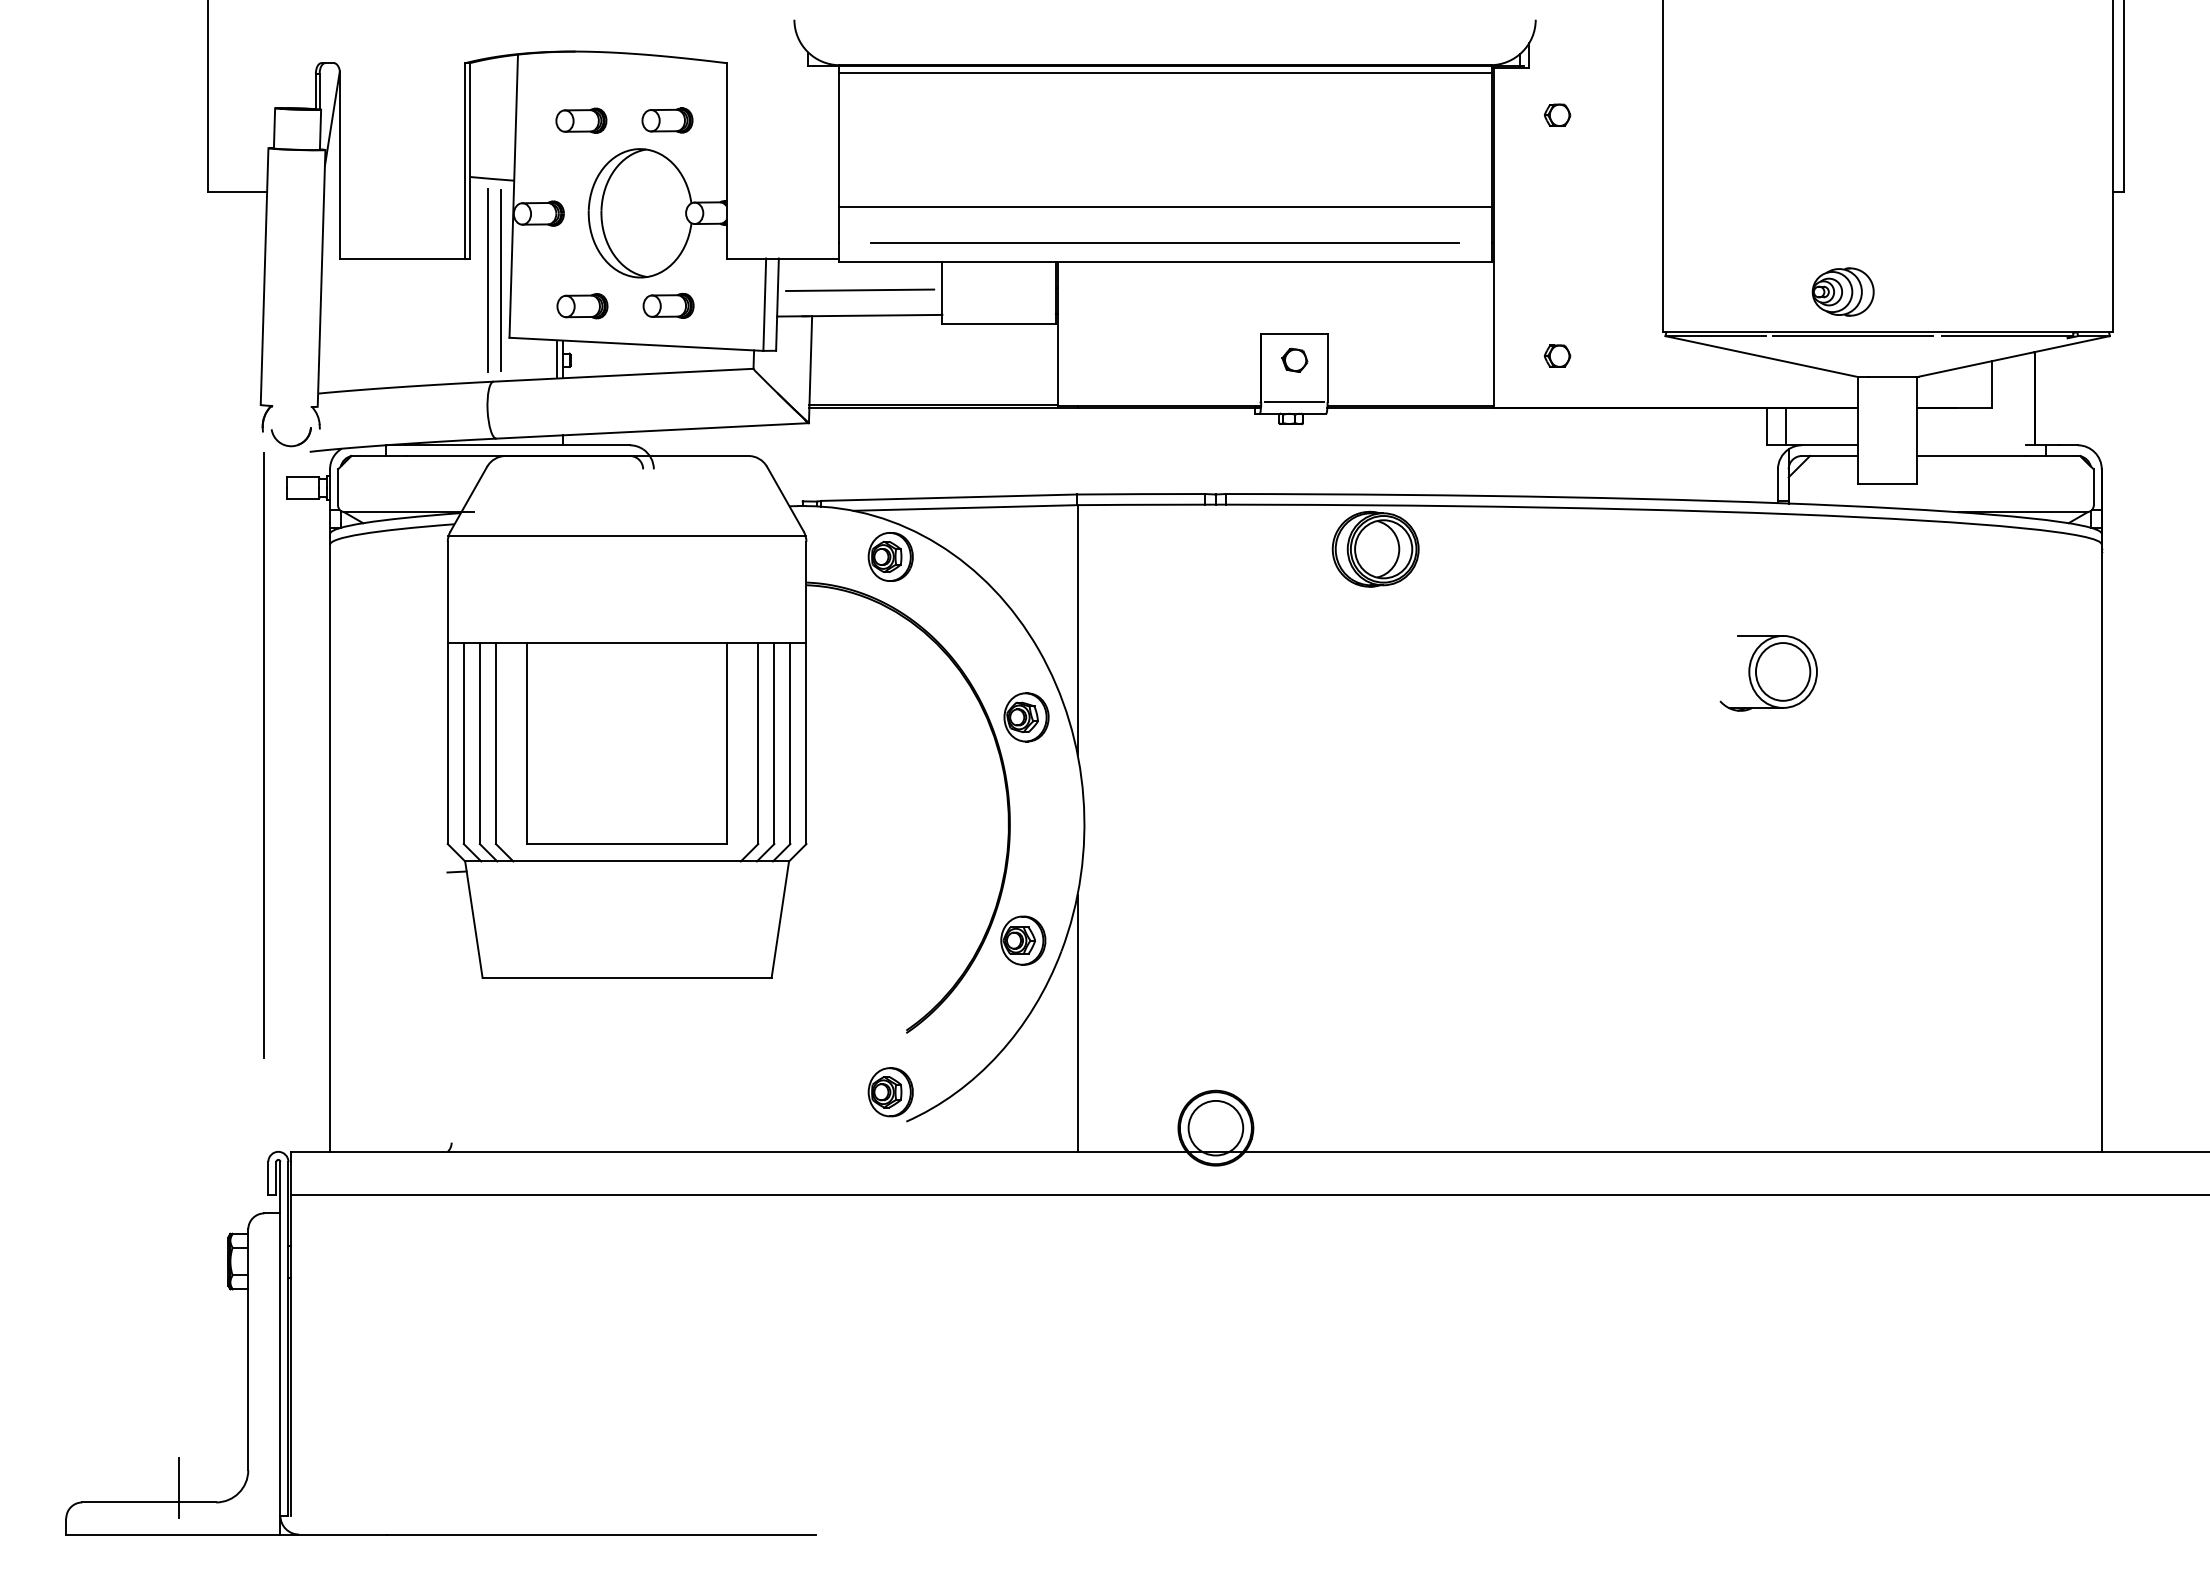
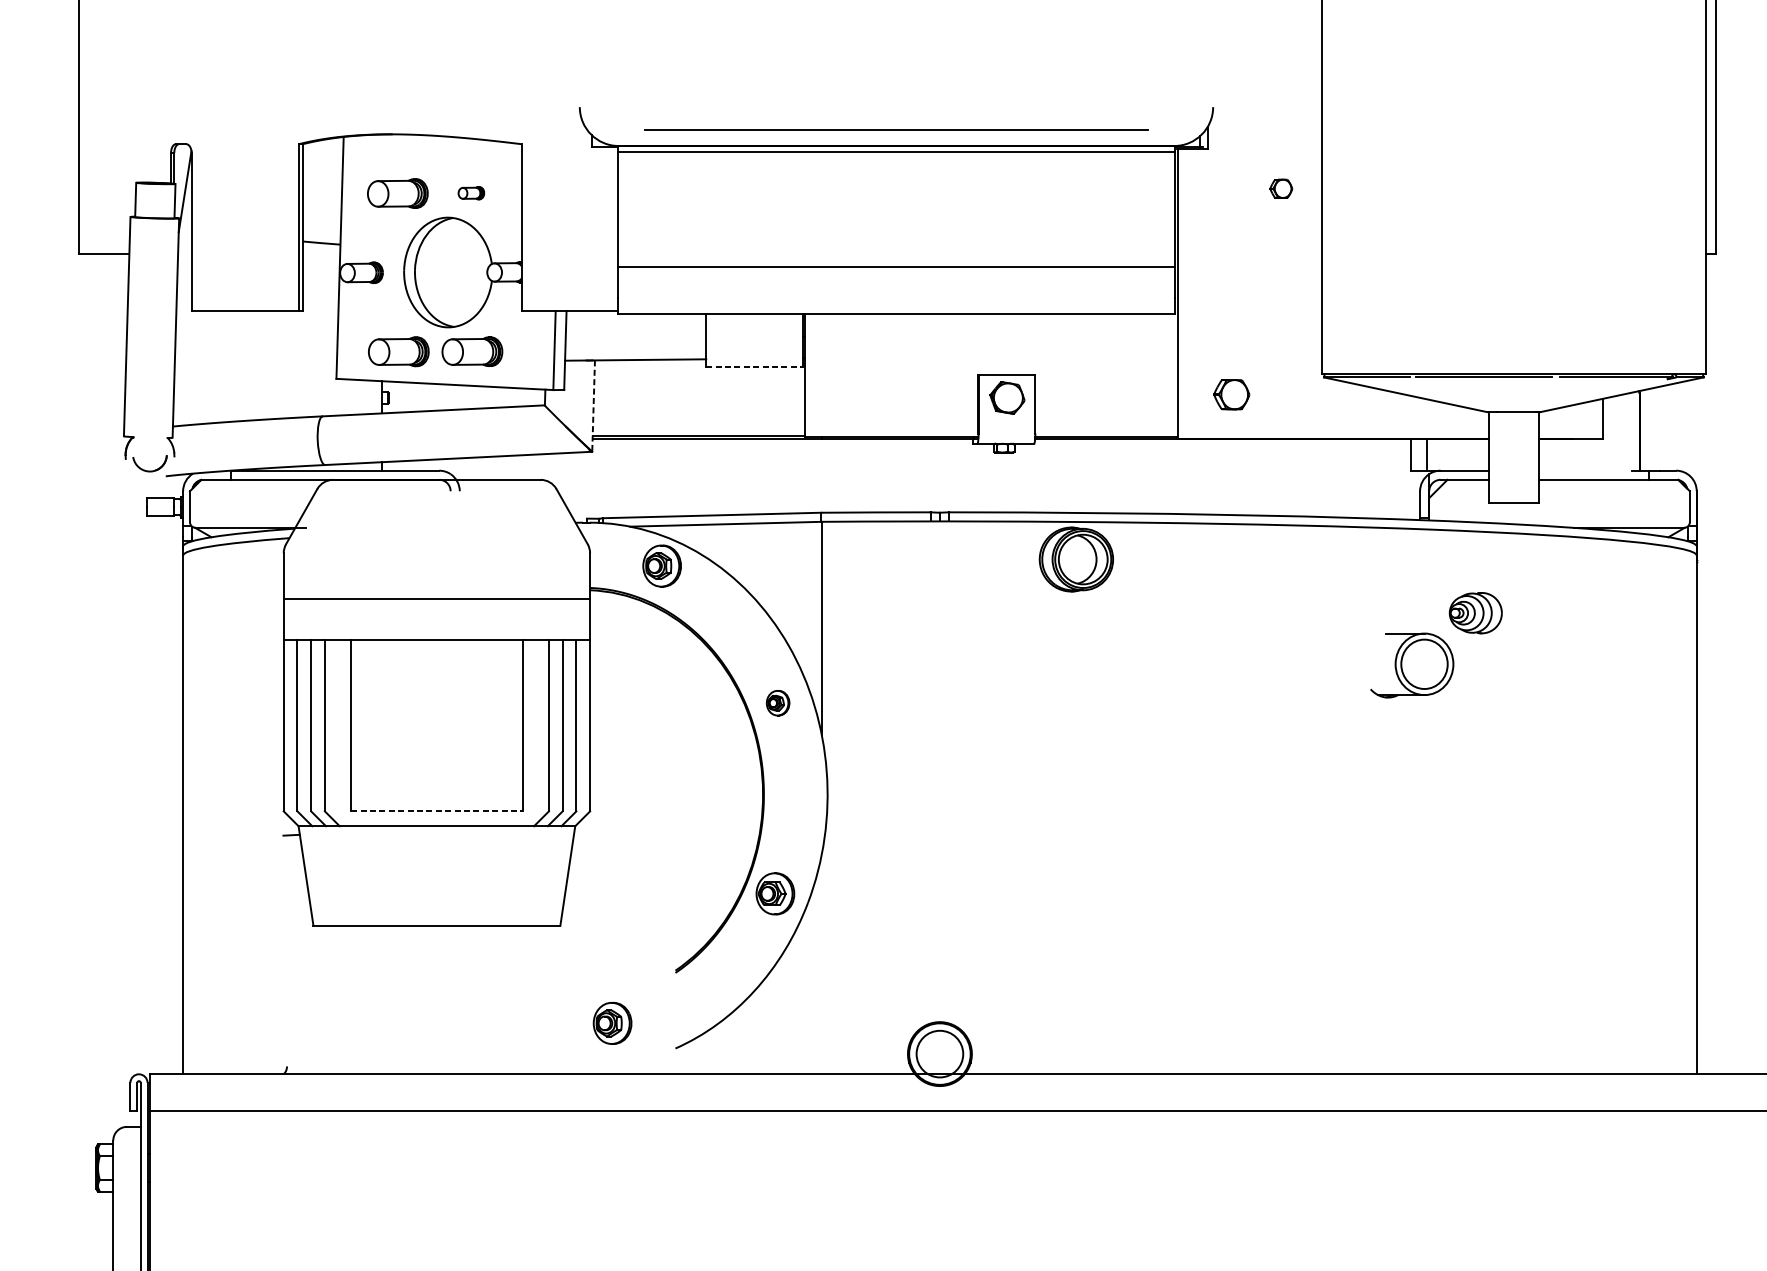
part: (1557, 114) -> (1281, 188), moved
part: (581, 120) -> (397, 193), size x1.4
part: (667, 120) -> (471, 193), size x0.6
line: (1164, 242) -> (896, 129), moved
line: (488, 279) -> (318, 329), removed
line: (501, 280) -> (329, 329), removed
line: (860, 290) -> (636, 338), removed
part: (1842, 291) -> (1475, 612), moved
part: (668, 305) -> (472, 351), size x1.4
part: (582, 306) -> (398, 352), size x1.4
line: (999, 323) -> (755, 366), solid -> dashed
part: (1557, 355) -> (1231, 393), size x1.6
line: (557, 359) -> (377, 397), removed
part: (1294, 360) -> (1007, 398), size x1.6
line: (810, 370) -> (593, 406), solid -> dashed
line: (1294, 401) -> (1007, 433), removed
line: (626, 536) -> (436, 599), moved
part: (1026, 717) -> (778, 703), size x0.6
line: (263, 755) -> (126, 735), removed
line: (627, 844) -> (437, 811), solid -> dashed
line: (1077, 1022) -> (821, 963), removed
part: (890, 1092) -> (612, 1023), moved

